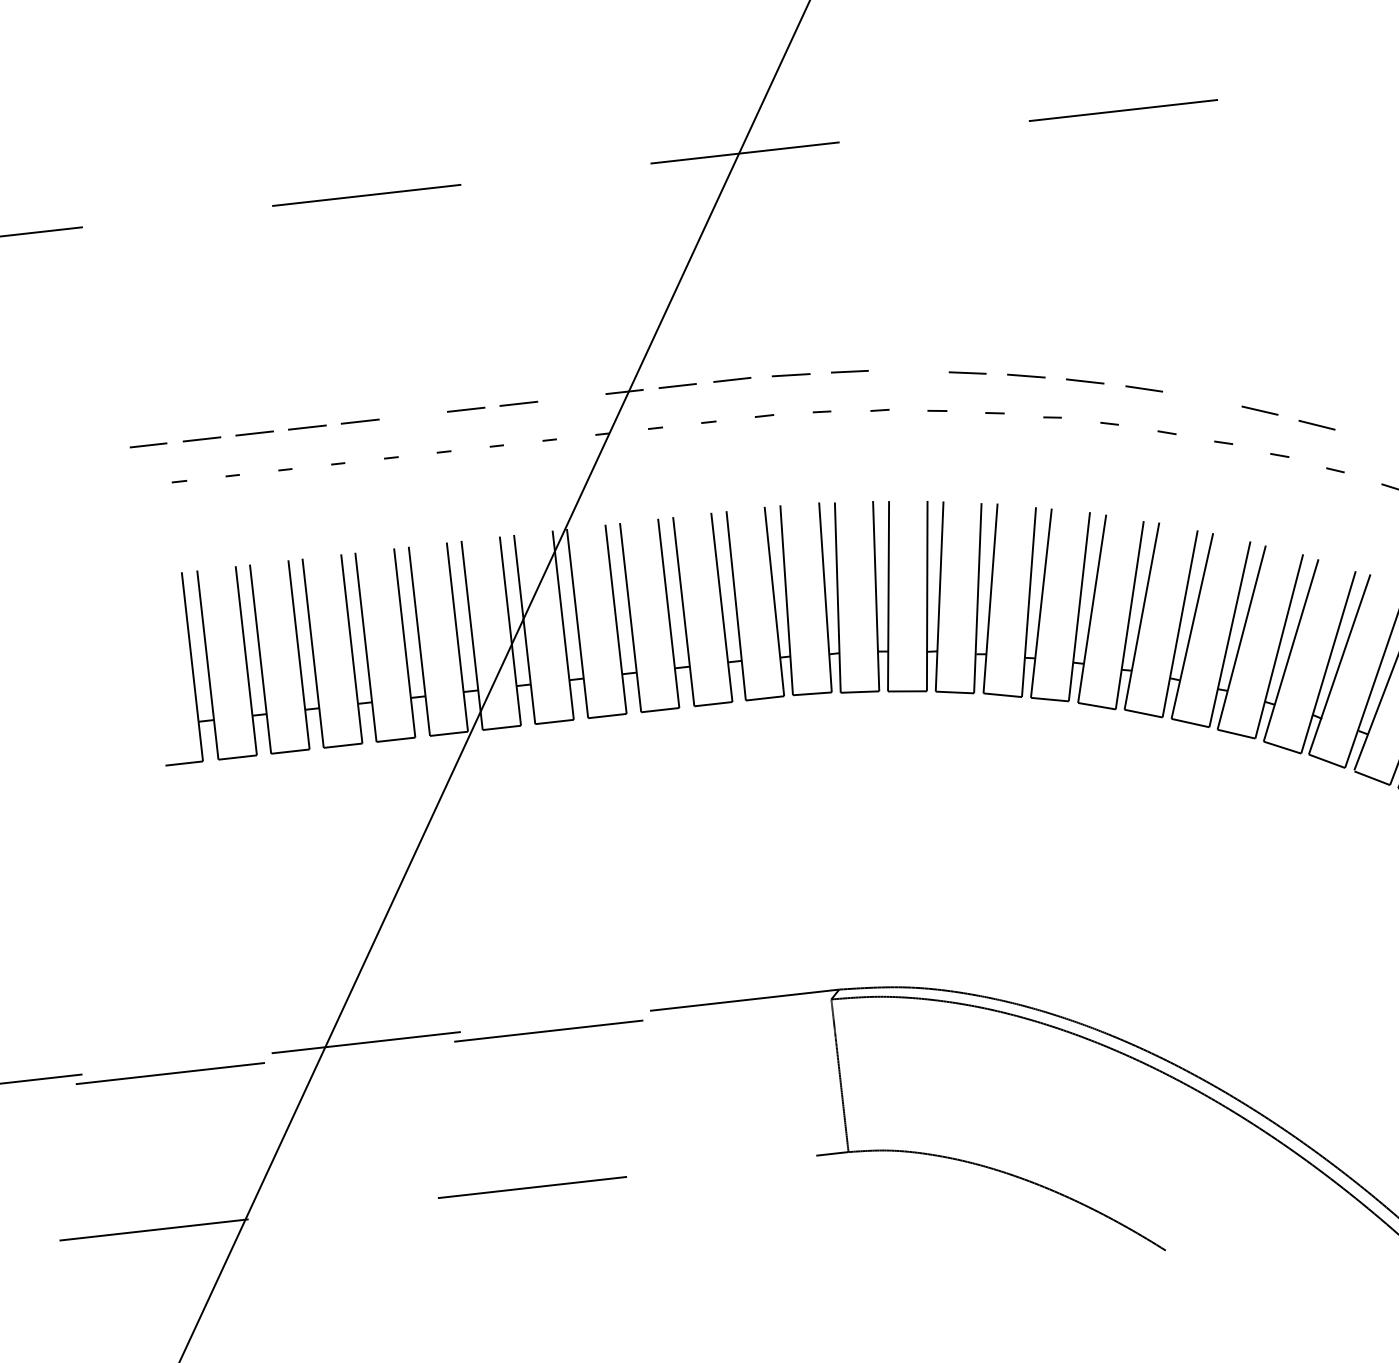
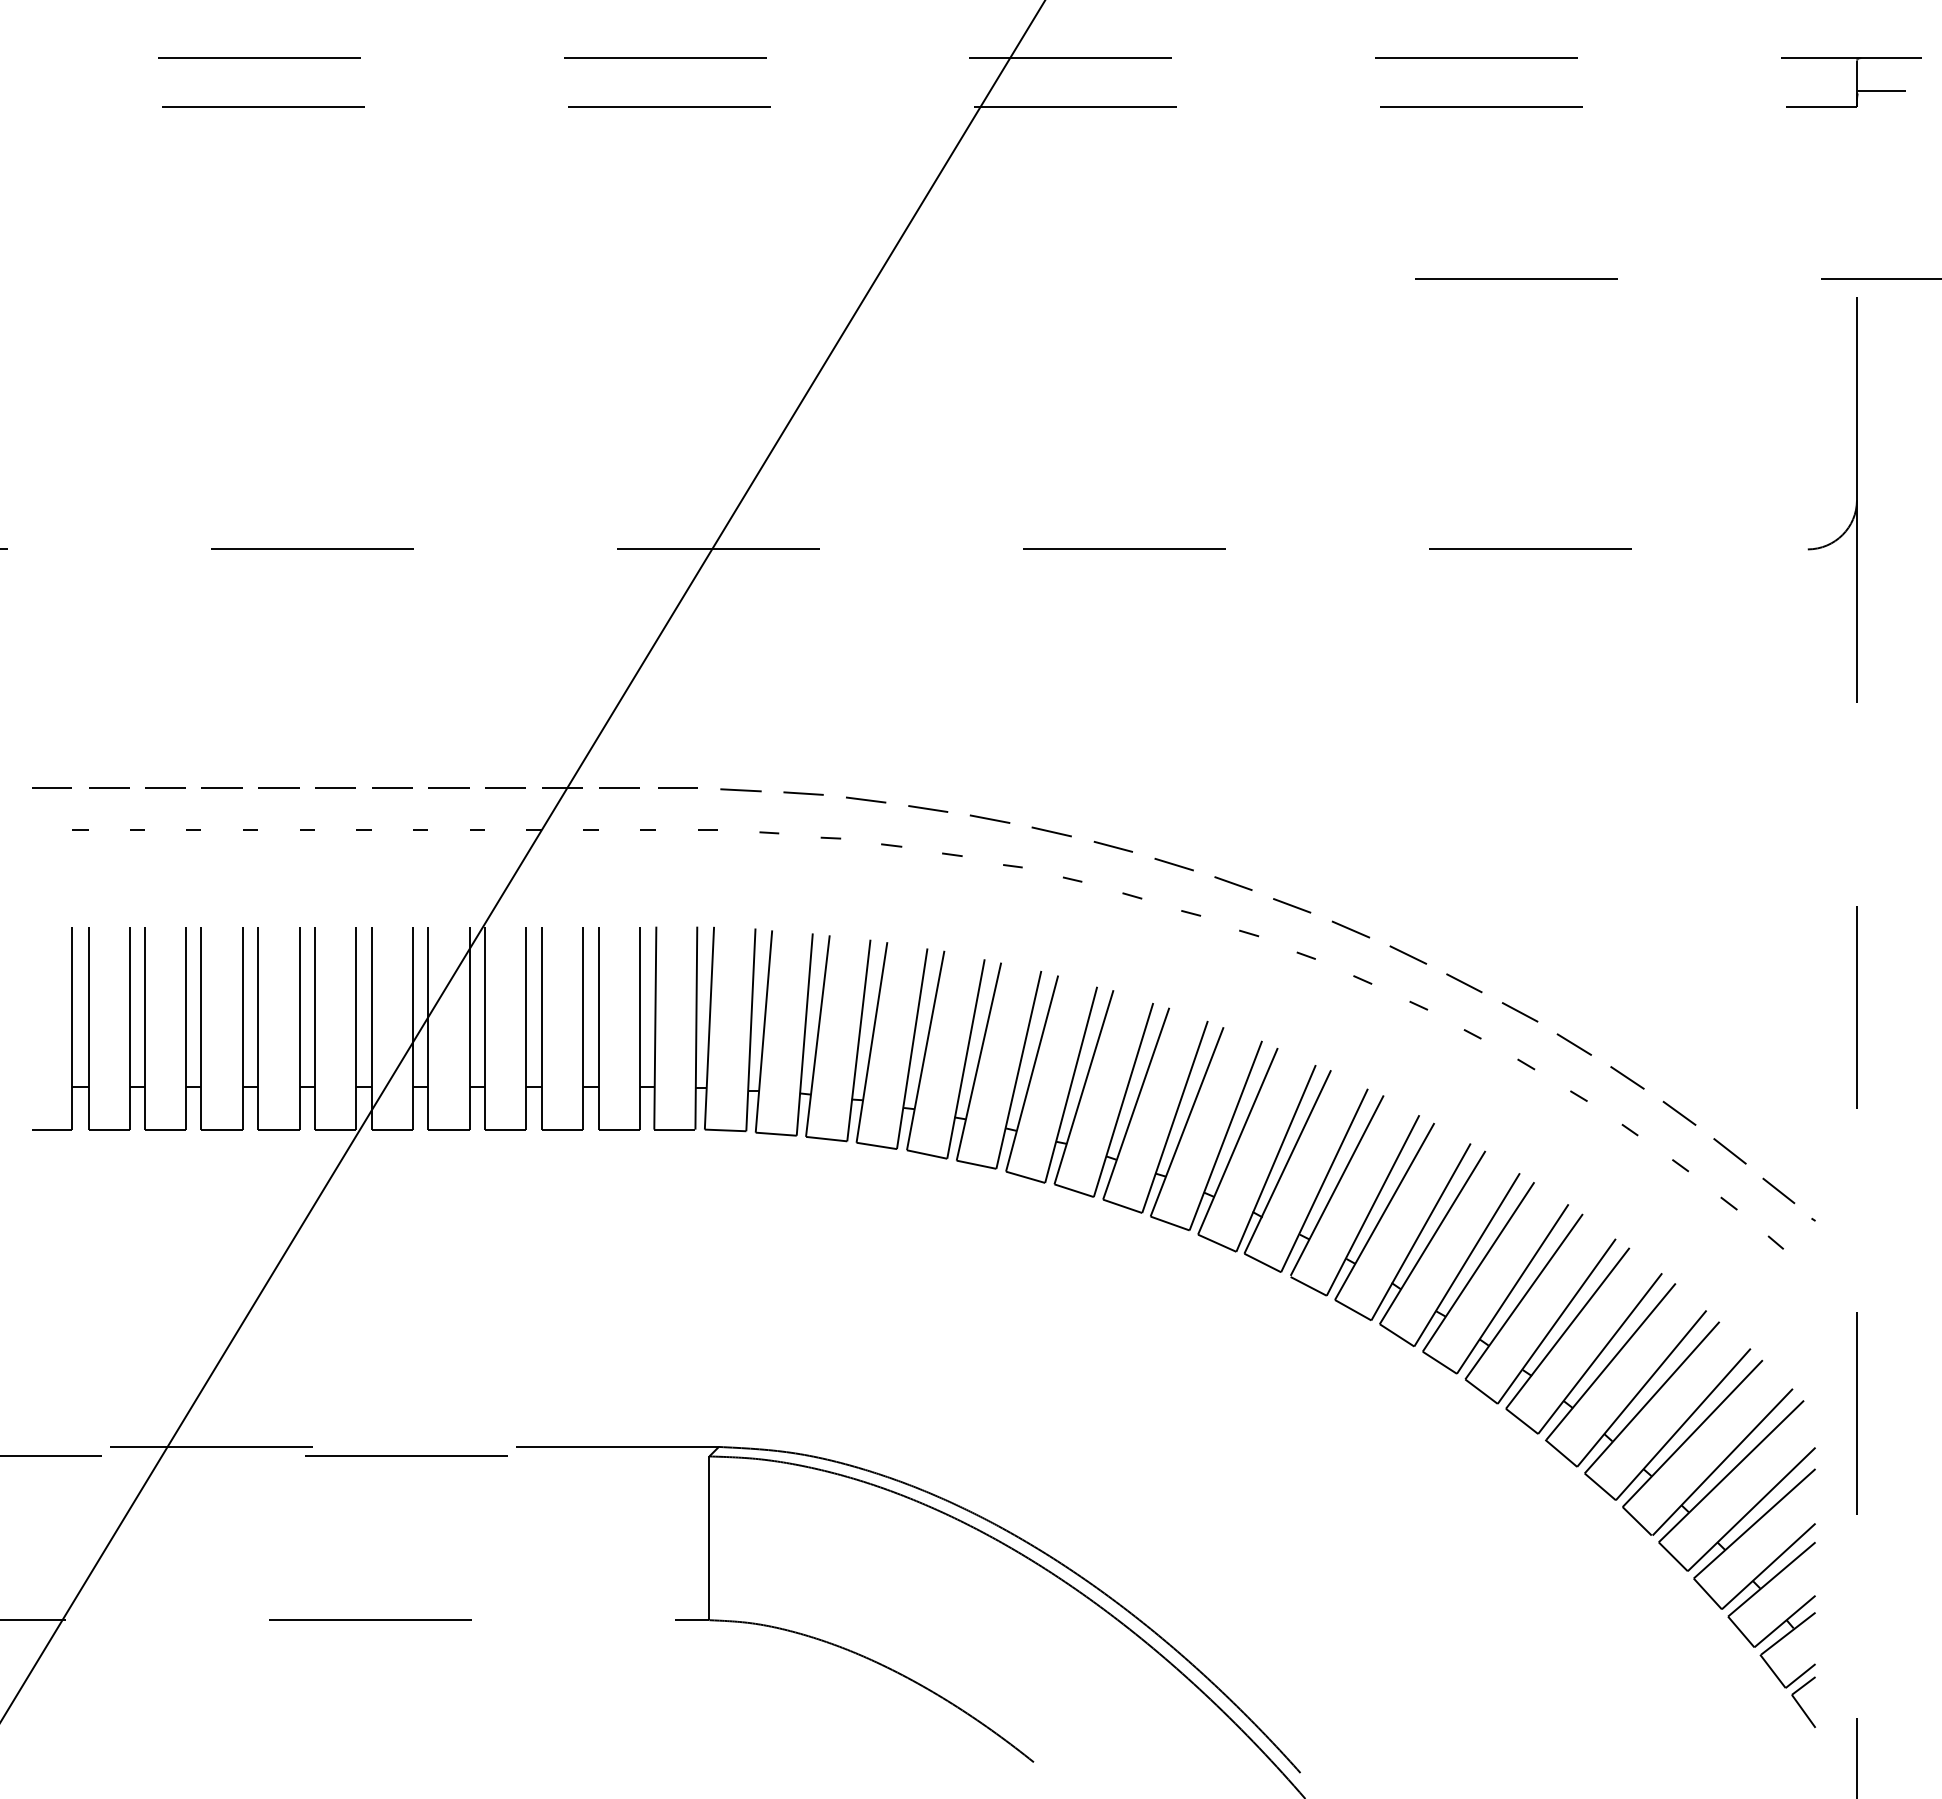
line: (908, 370) -> (865, 799), added
line: (571, 398) -> (505, 788), added
line: (1202, 399) -> (1173, 864), added
line: (413, 415) -> (335, 788), added
line: (1373, 441) -> (1350, 929), added

